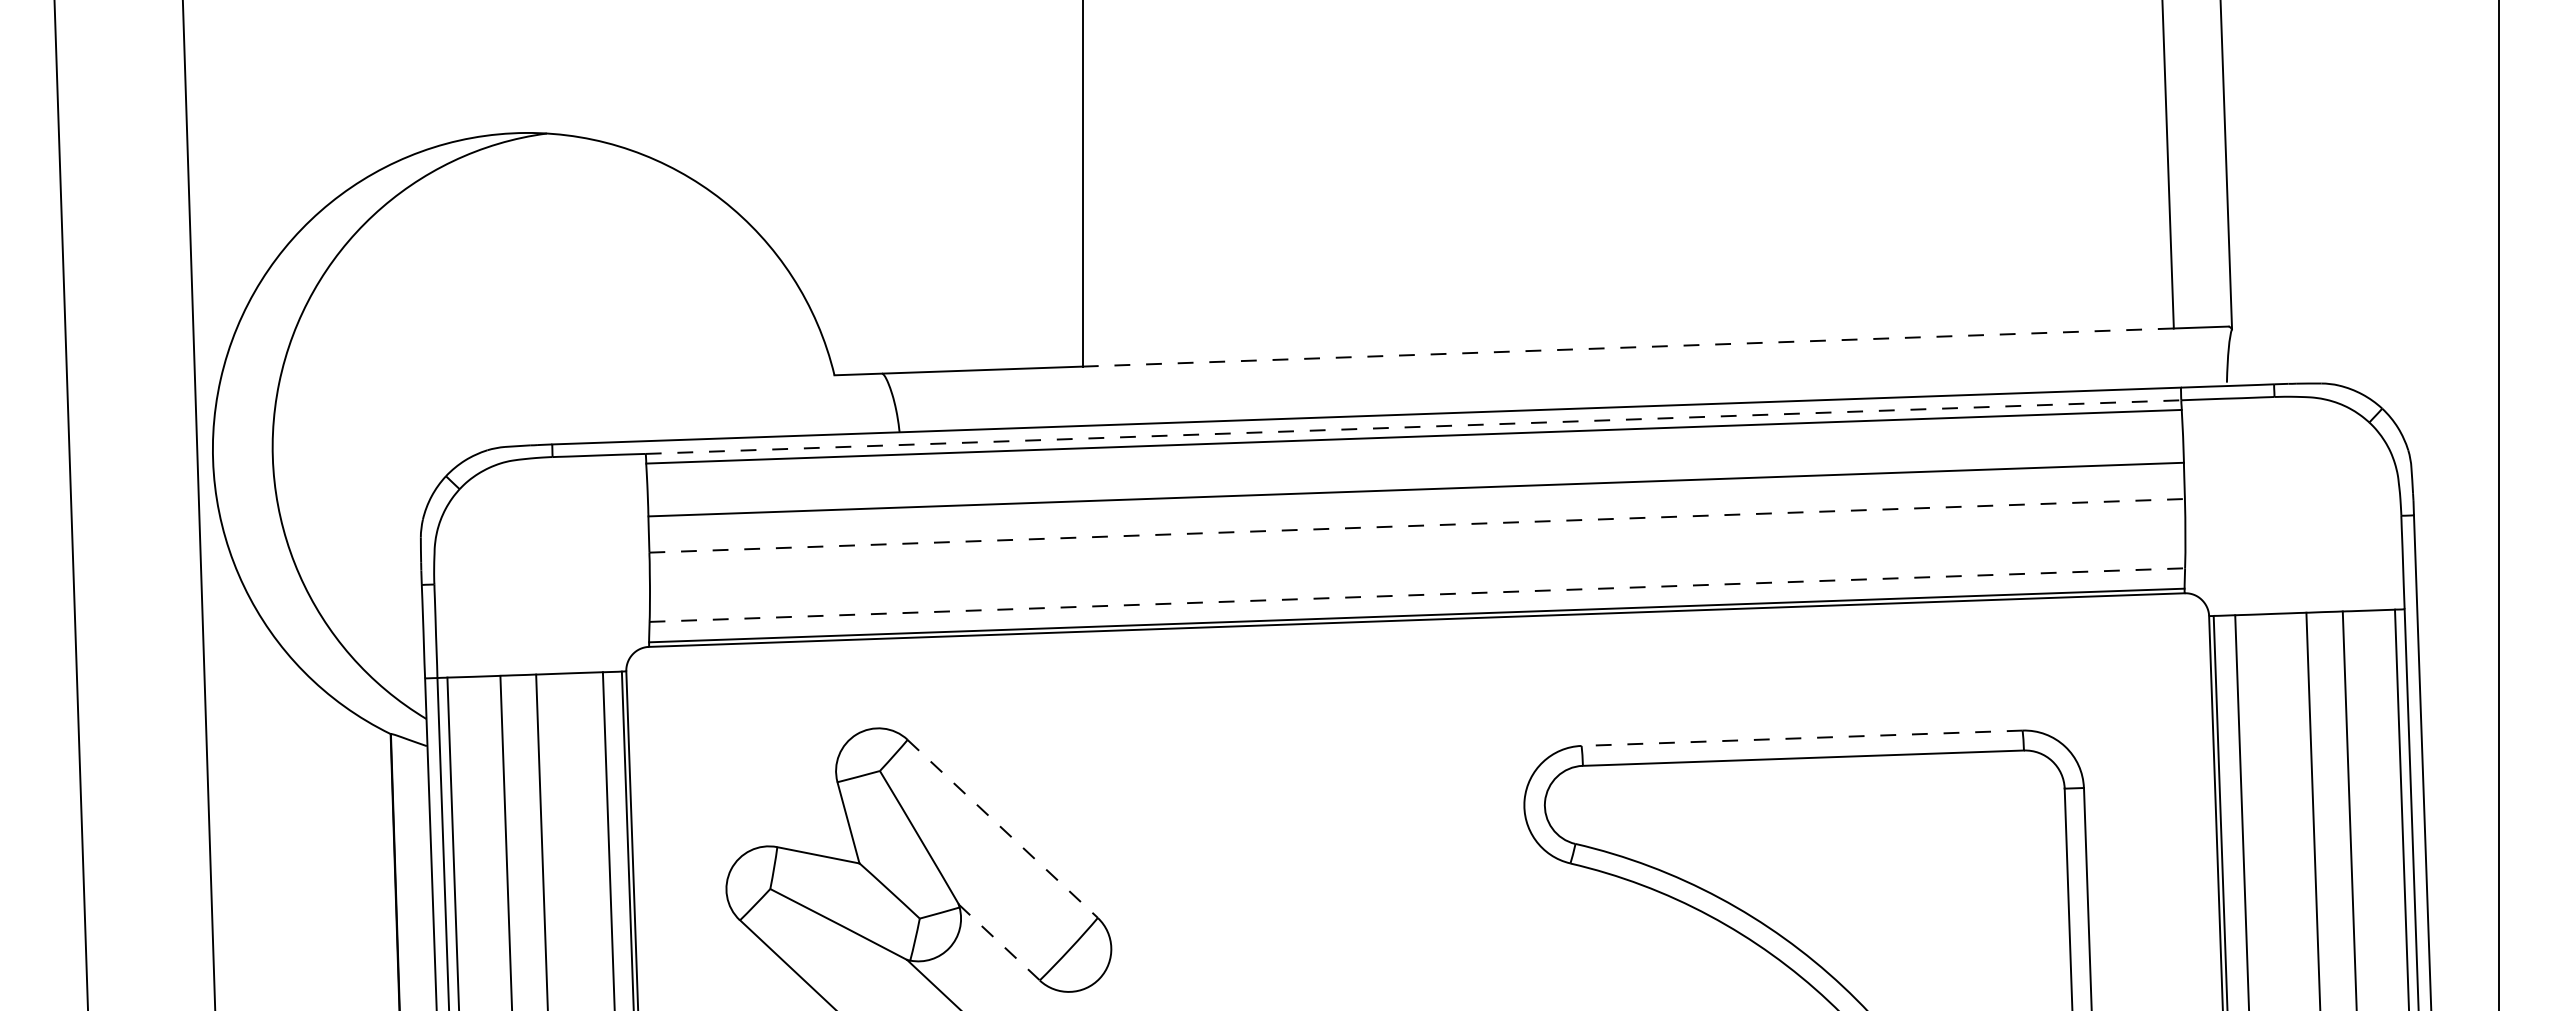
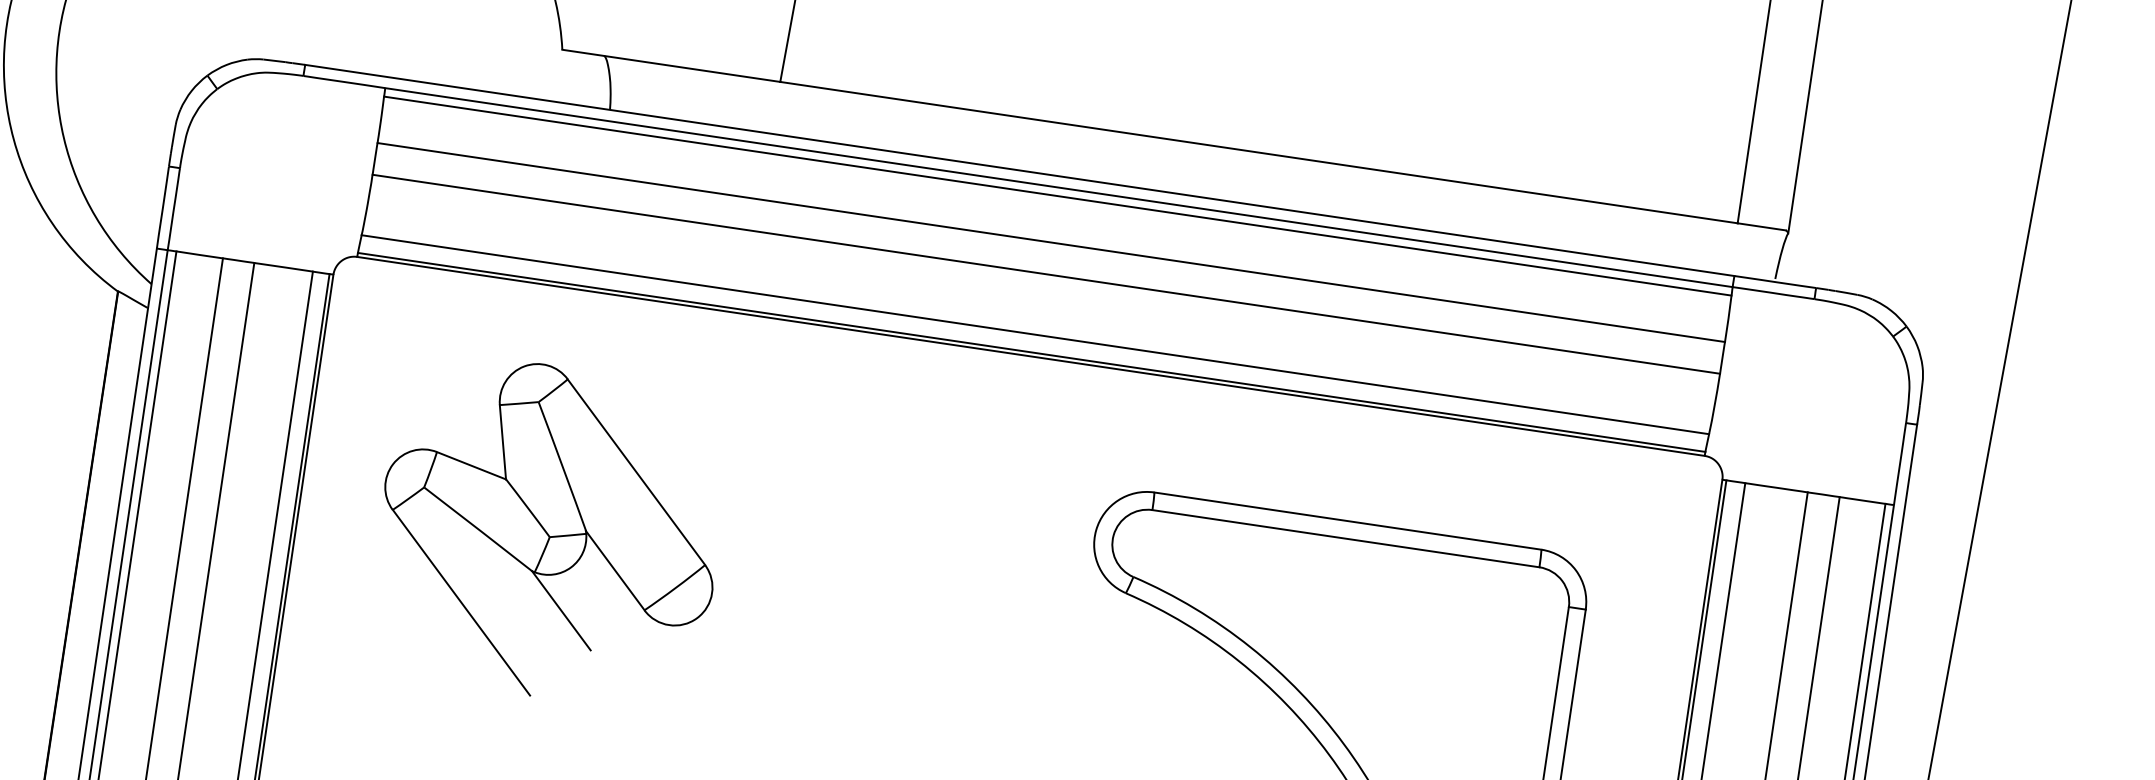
line: (1628, 347) -> (1259, 152), dashed -> solid
line: (1414, 427) -> (1059, 188), dashed -> solid
line: (1417, 525) -> (1046, 274), dashed -> solid
line: (1417, 595) -> (1035, 335), dashed -> solid
line: (1802, 738) -> (1348, 521), dashed -> solid
line: (1003, 829) -> (637, 472), dashed -> solid
line: (999, 942) -> (615, 570), dashed -> solid

